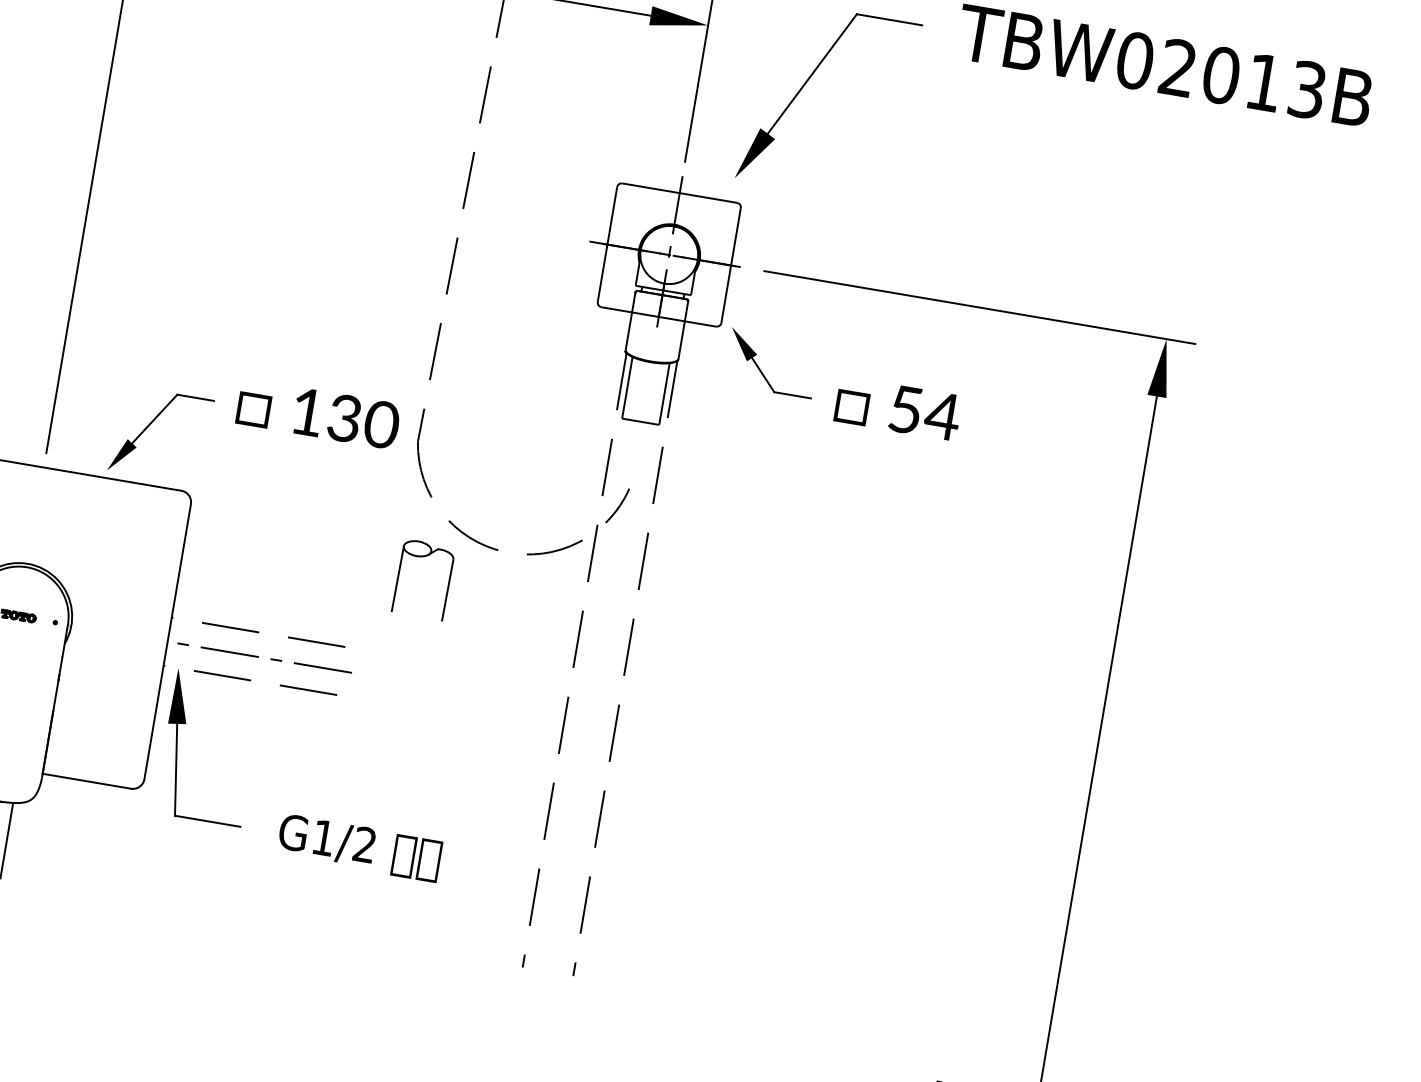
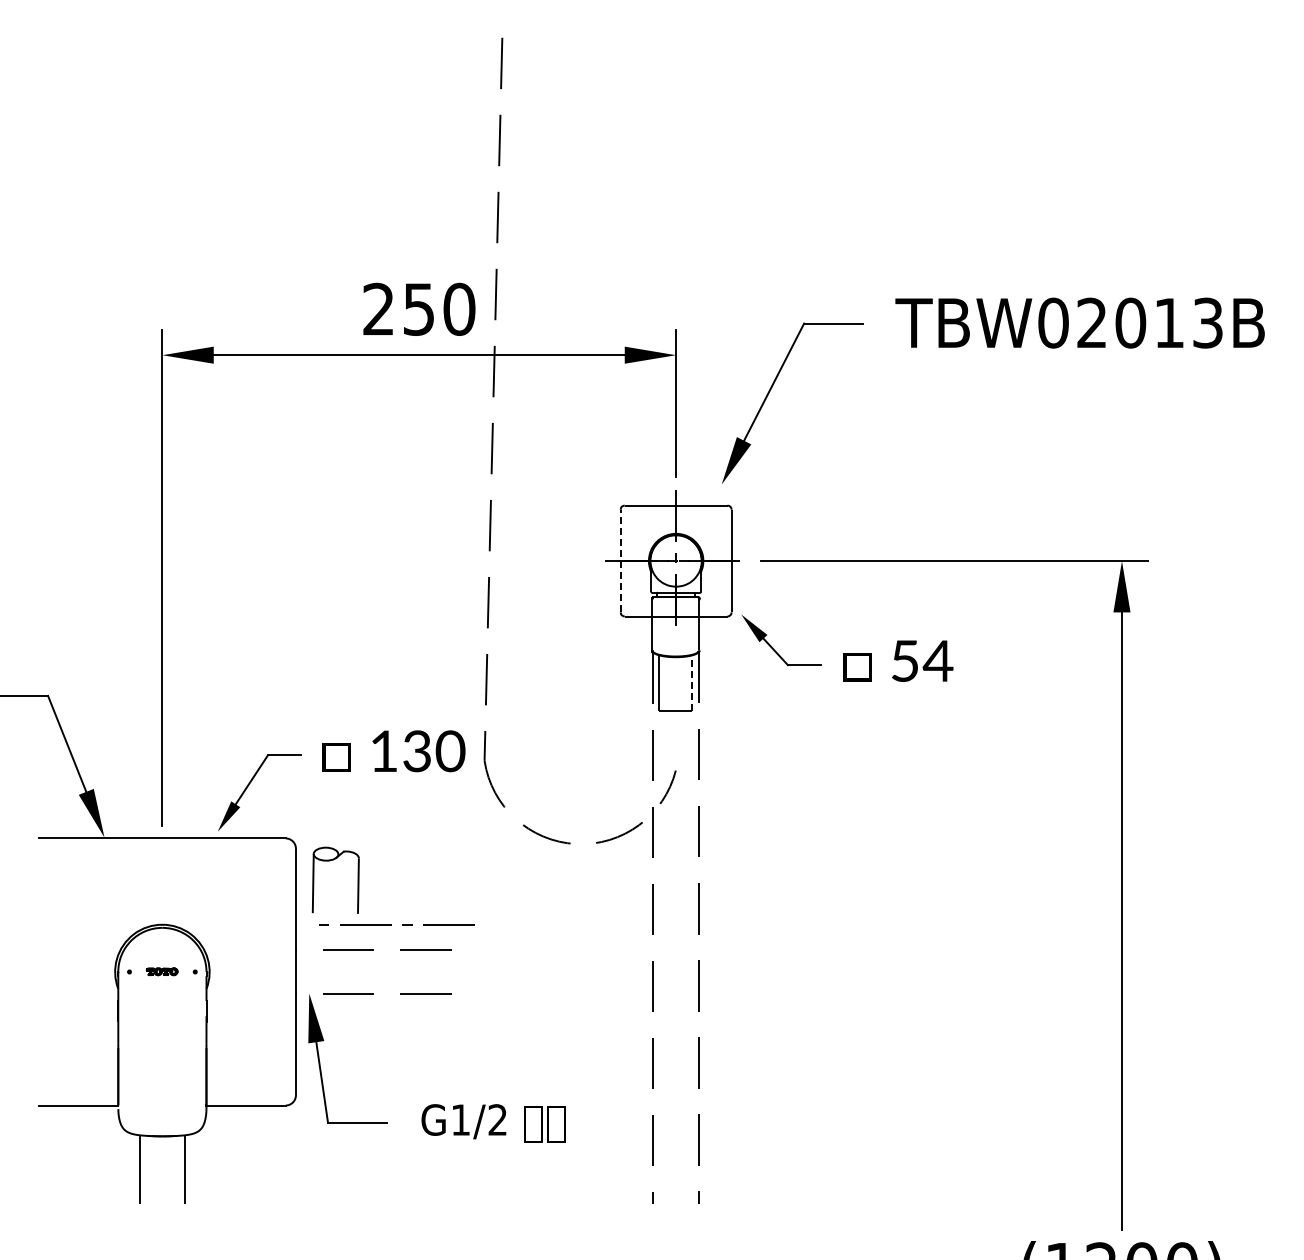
line: (607, 243) -> (620, 560), solid -> dashed
line: (664, 393) -> (692, 682), solid -> dashed
part: (421, 557) -> (330, 861), moved
line: (258, 656) -> (391, 924), moved

